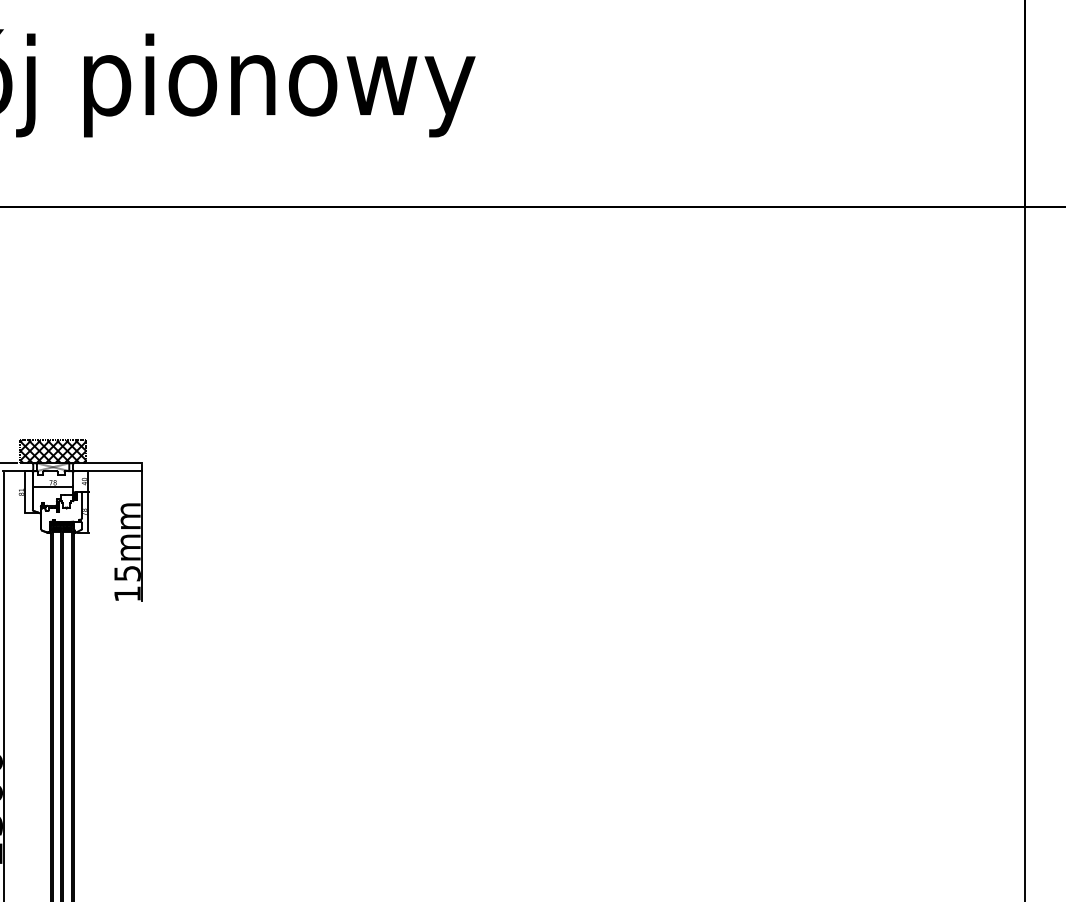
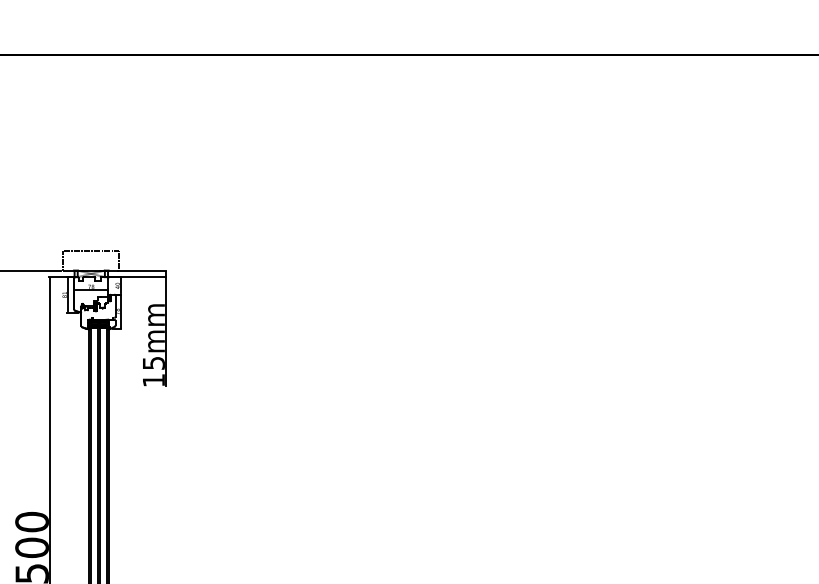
hatch: (52, 451) -> (90, 260), removed

